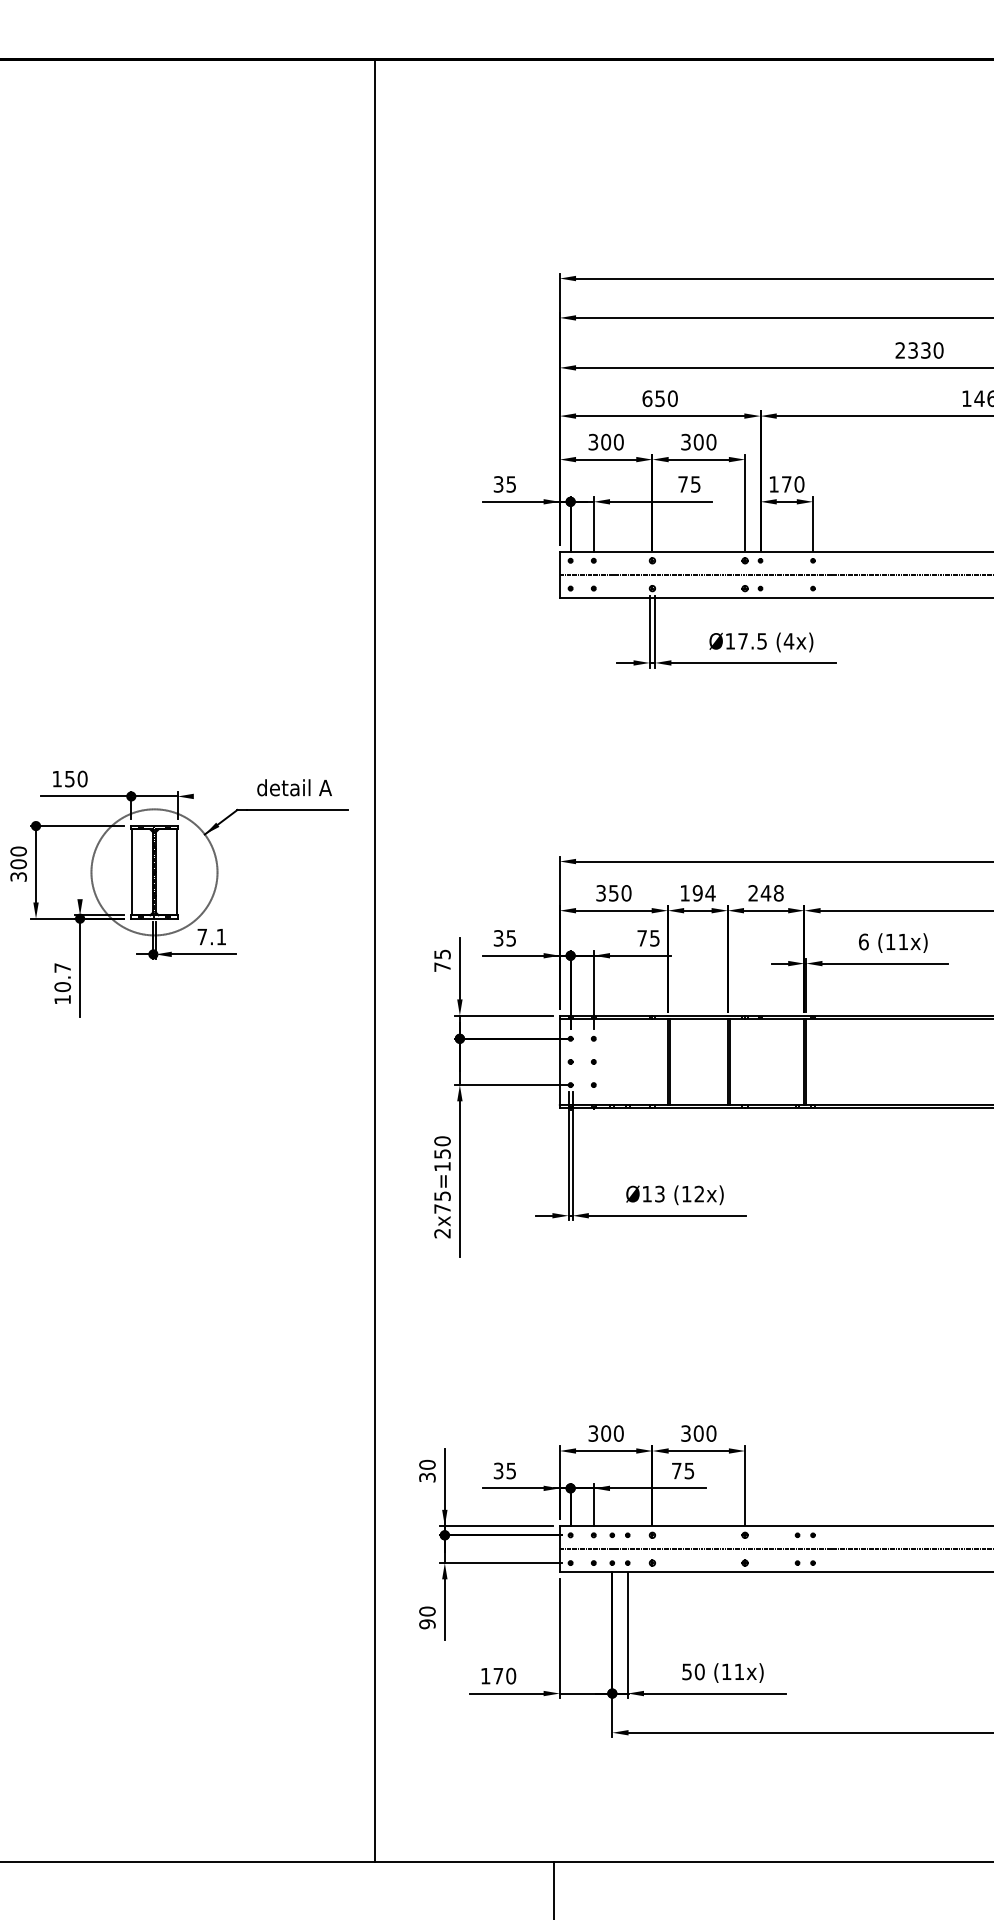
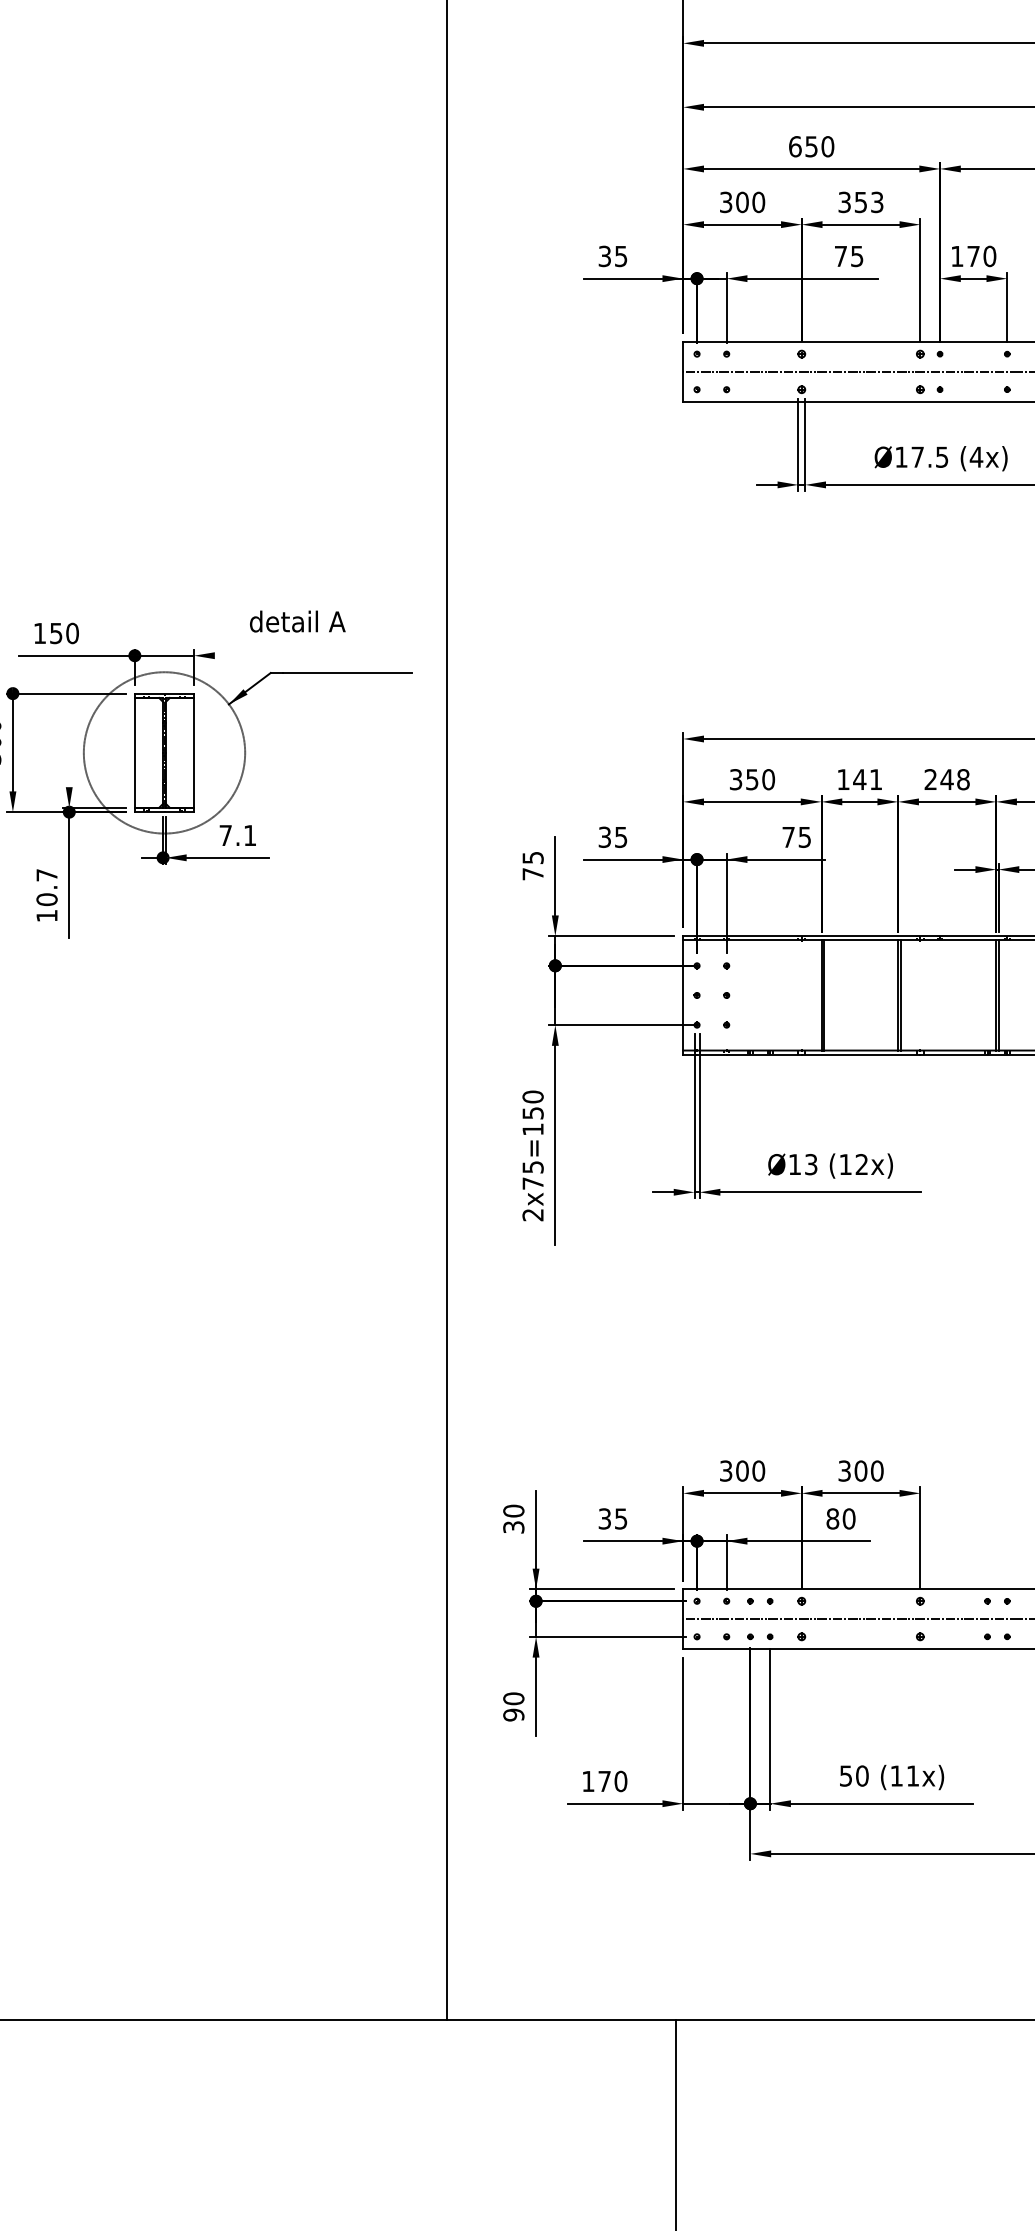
text: (704, 441) -> (868, 201), 300 -> 353
text: (294, 787) -> (297, 621), moved
text: (703, 893) -> (867, 779), 194 -> 141
text: (682, 1470) -> (840, 1518), 75 -> 80

